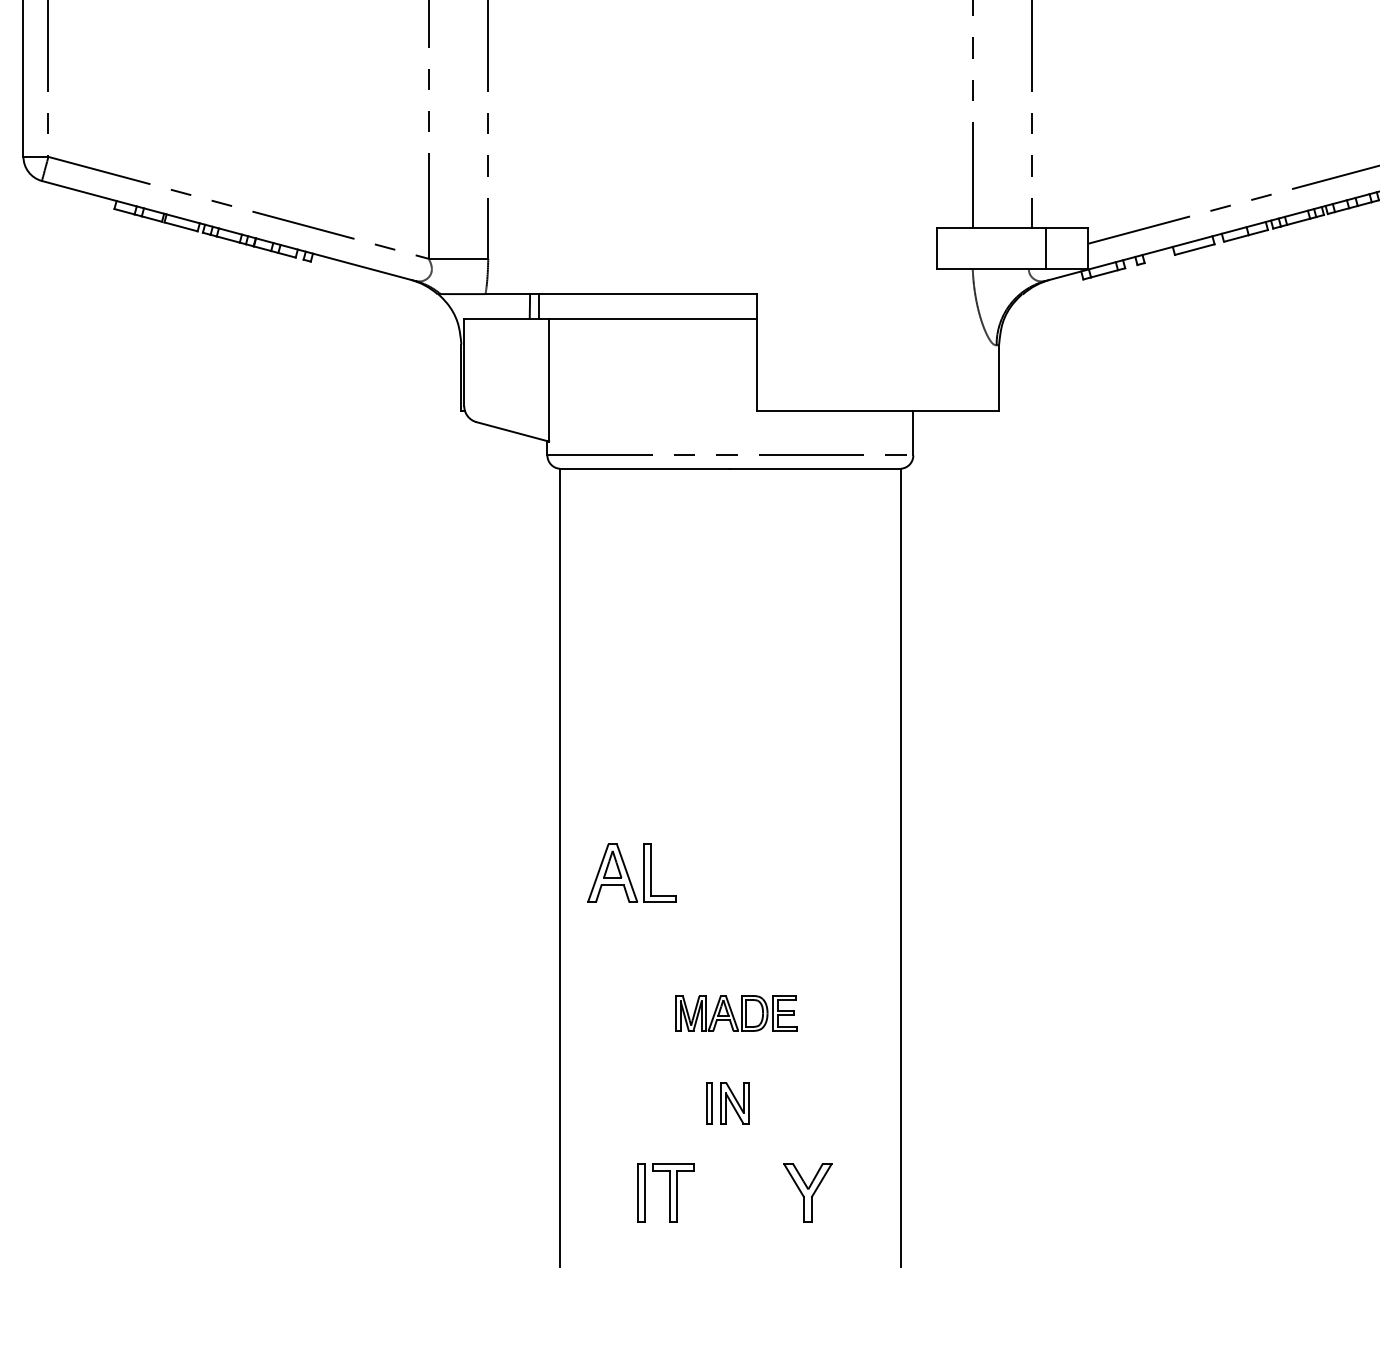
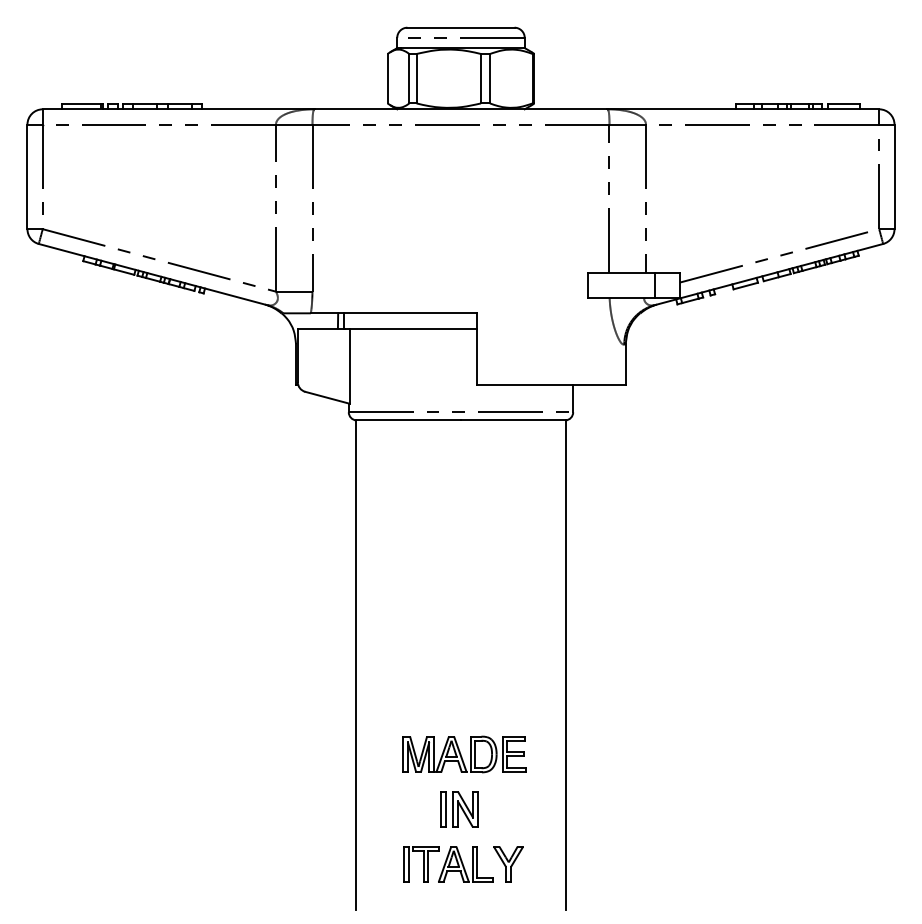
part: (631, 873) -> (465, 864), moved
part: (736, 1013) -> (464, 754), size x1.67
part: (727, 1103) -> (459, 809), size x1.43

